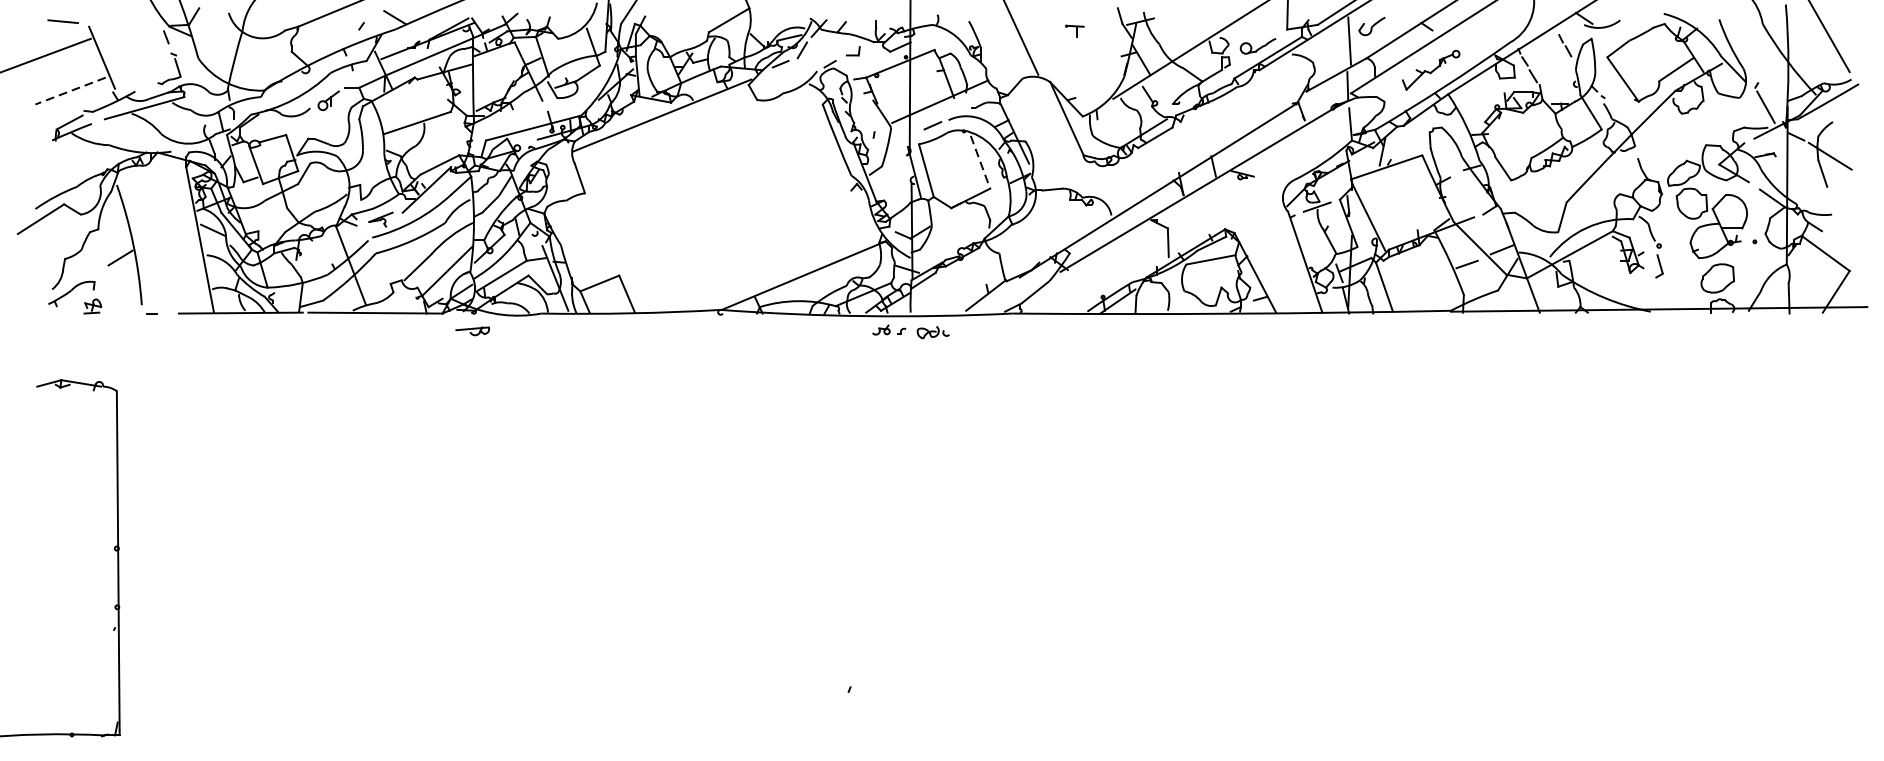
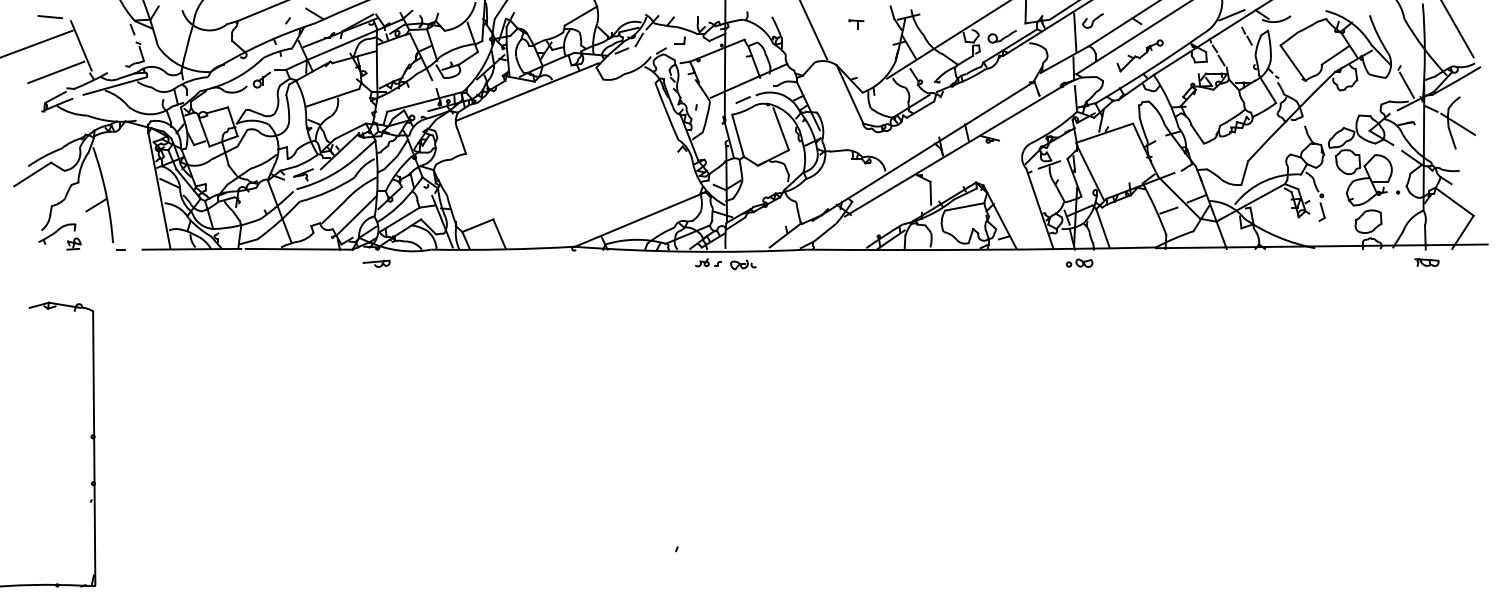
line: (1545, 19) -> (1231, 15), added
line: (70, 91) -> (56, 72), dashed -> solid
line: (980, 162) -> (781, 129), dashed -> solid
part: (1354, 329) -> (1079, 262), added
part: (1790, 329) -> (1426, 262), added

